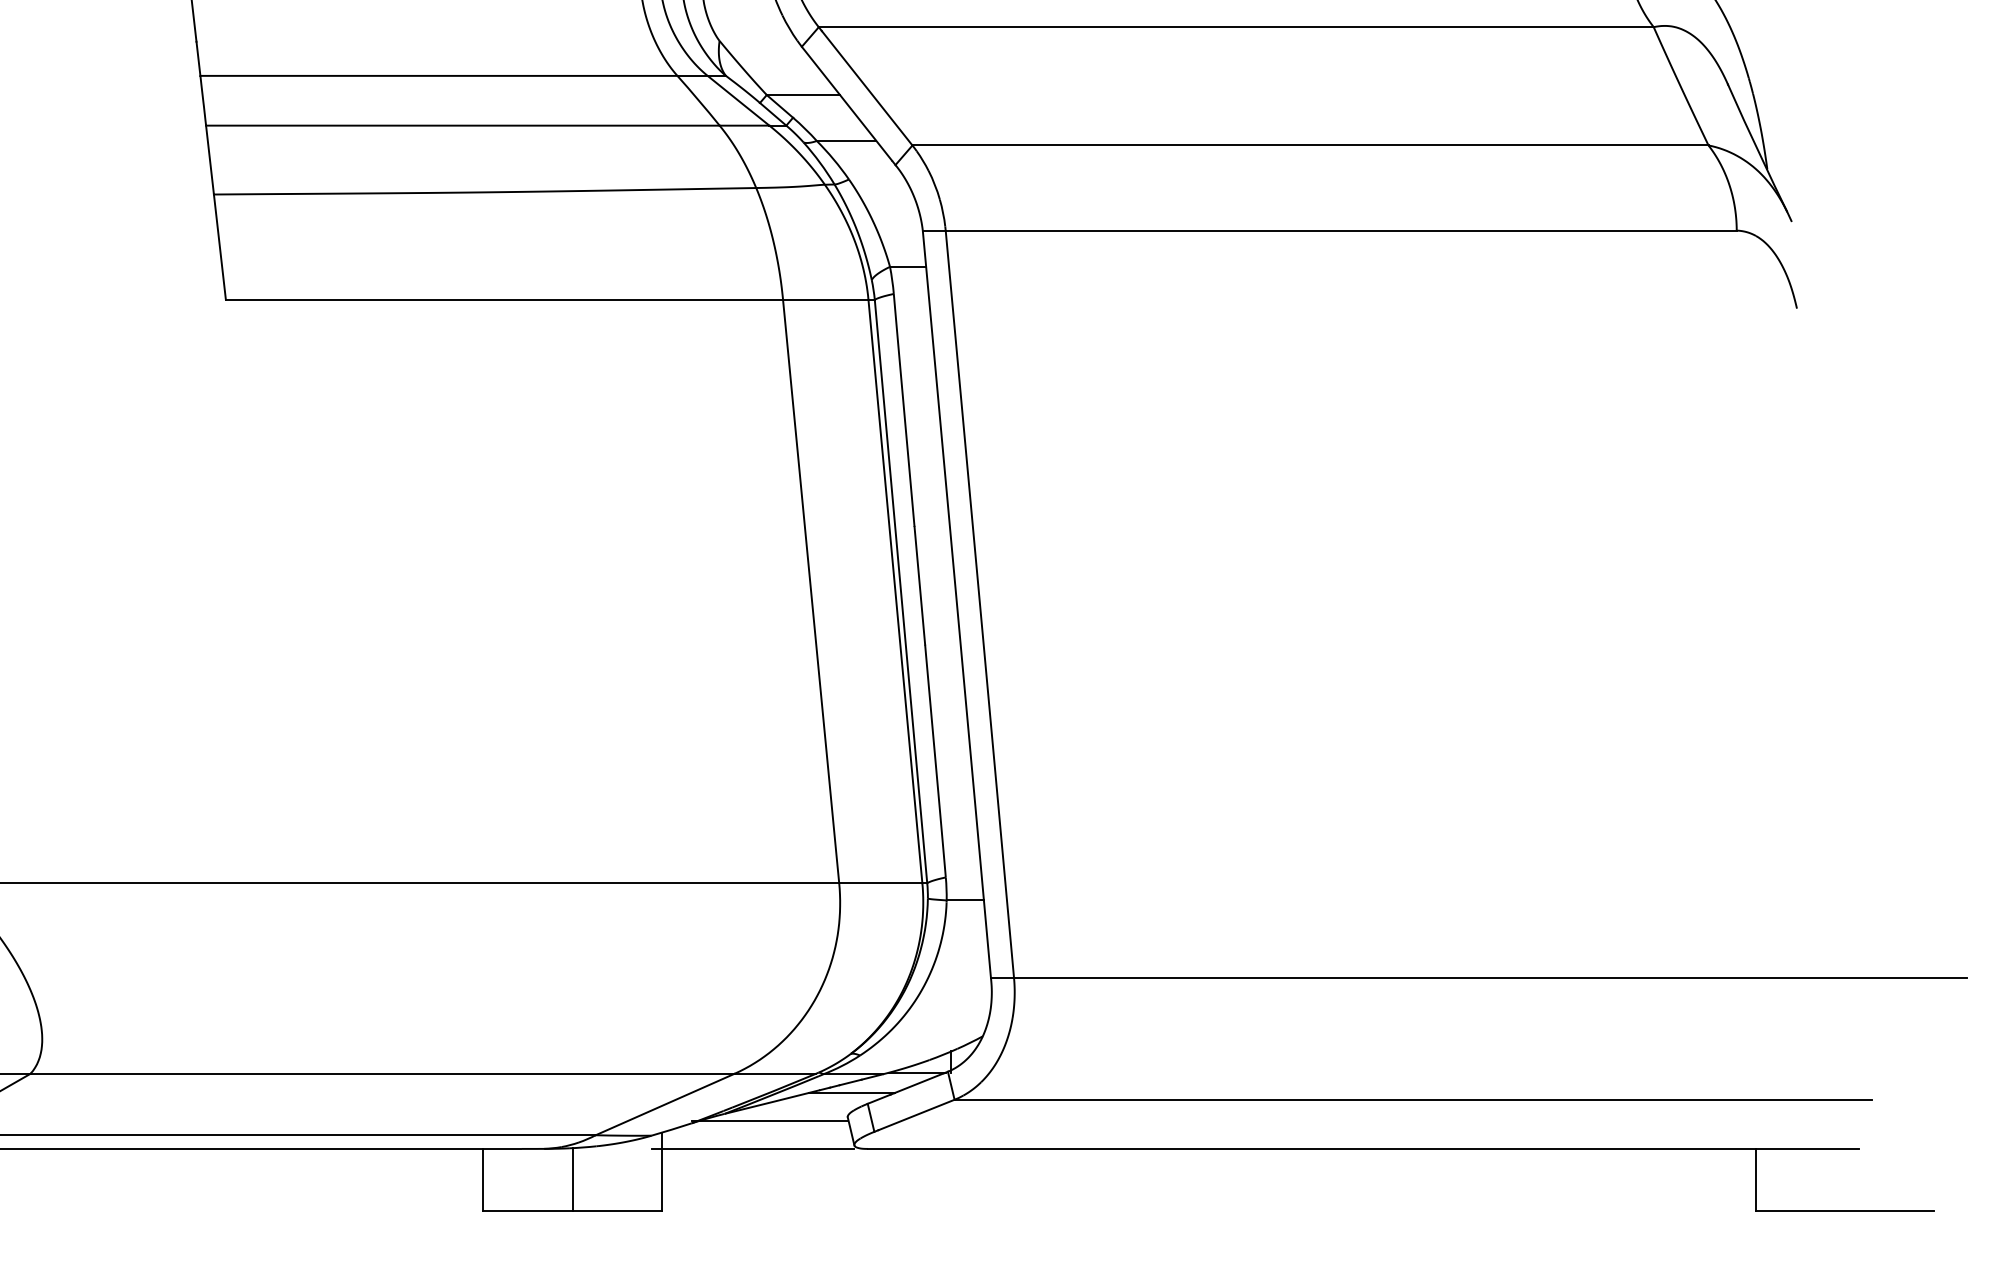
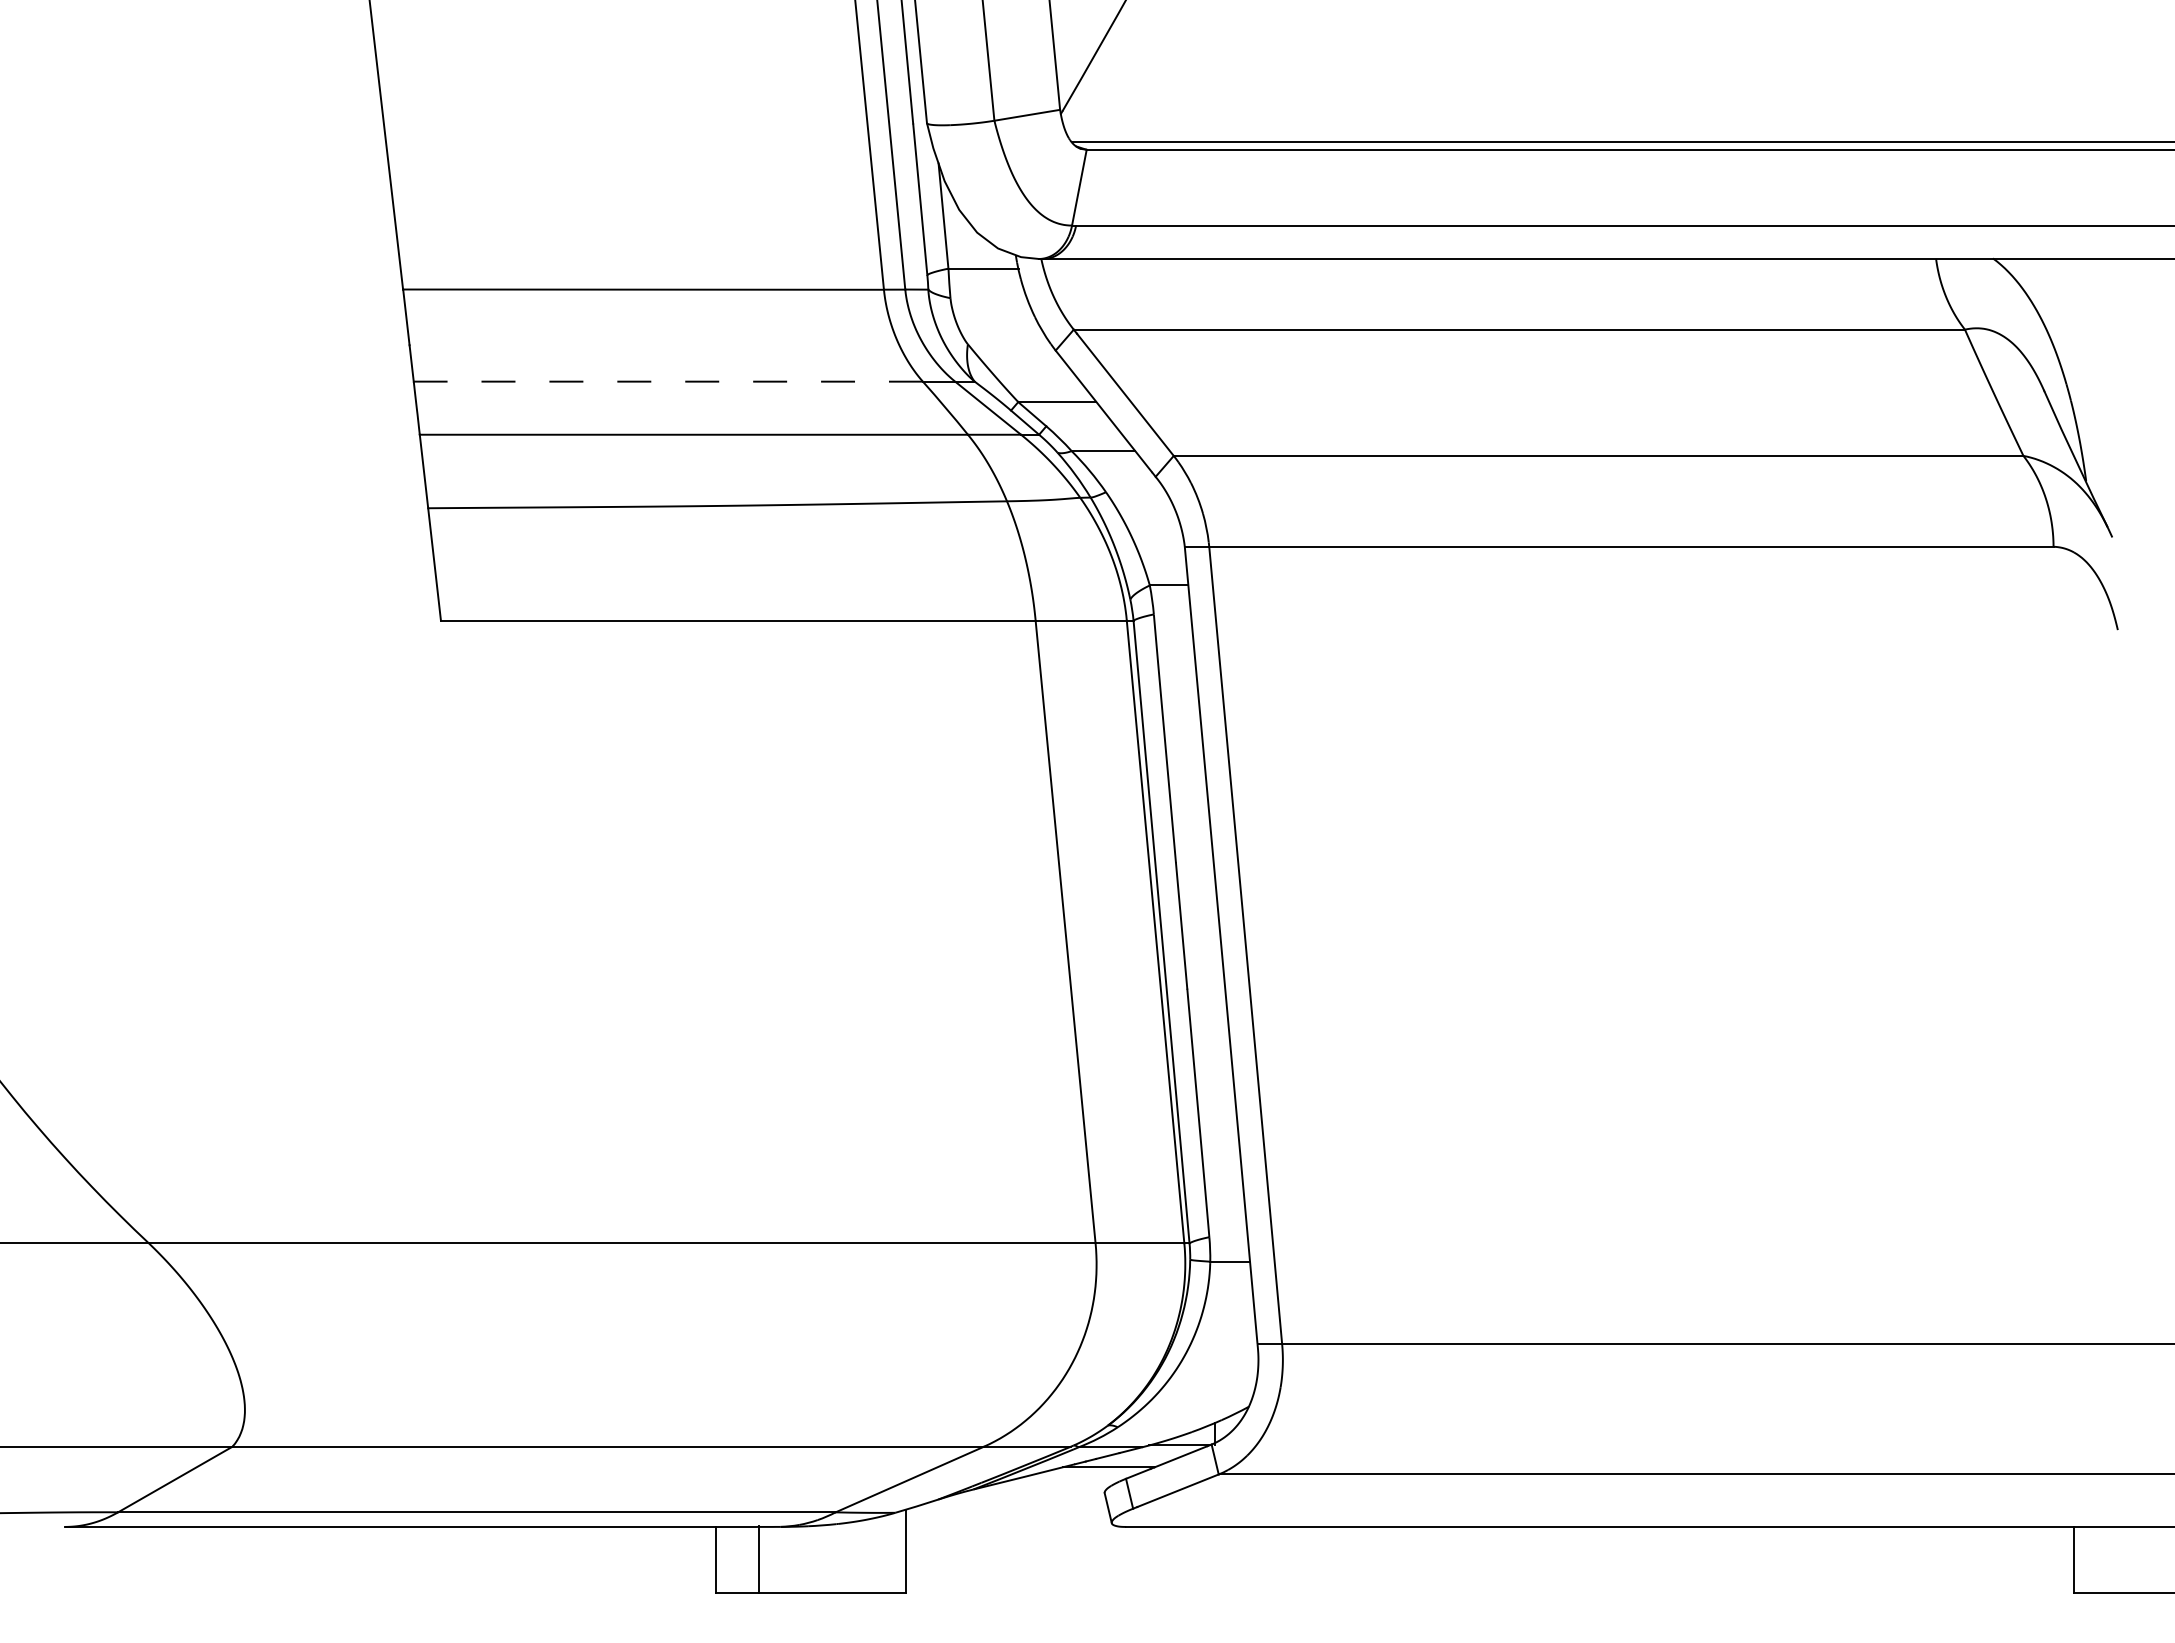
line: (439, 75) -> (668, 381), solid -> dashed
line: (769, 1121) -> (1021, 1497), removed
line: (752, 1148) -> (1003, 1526), removed
line: (572, 1179) -> (758, 1559), moved

